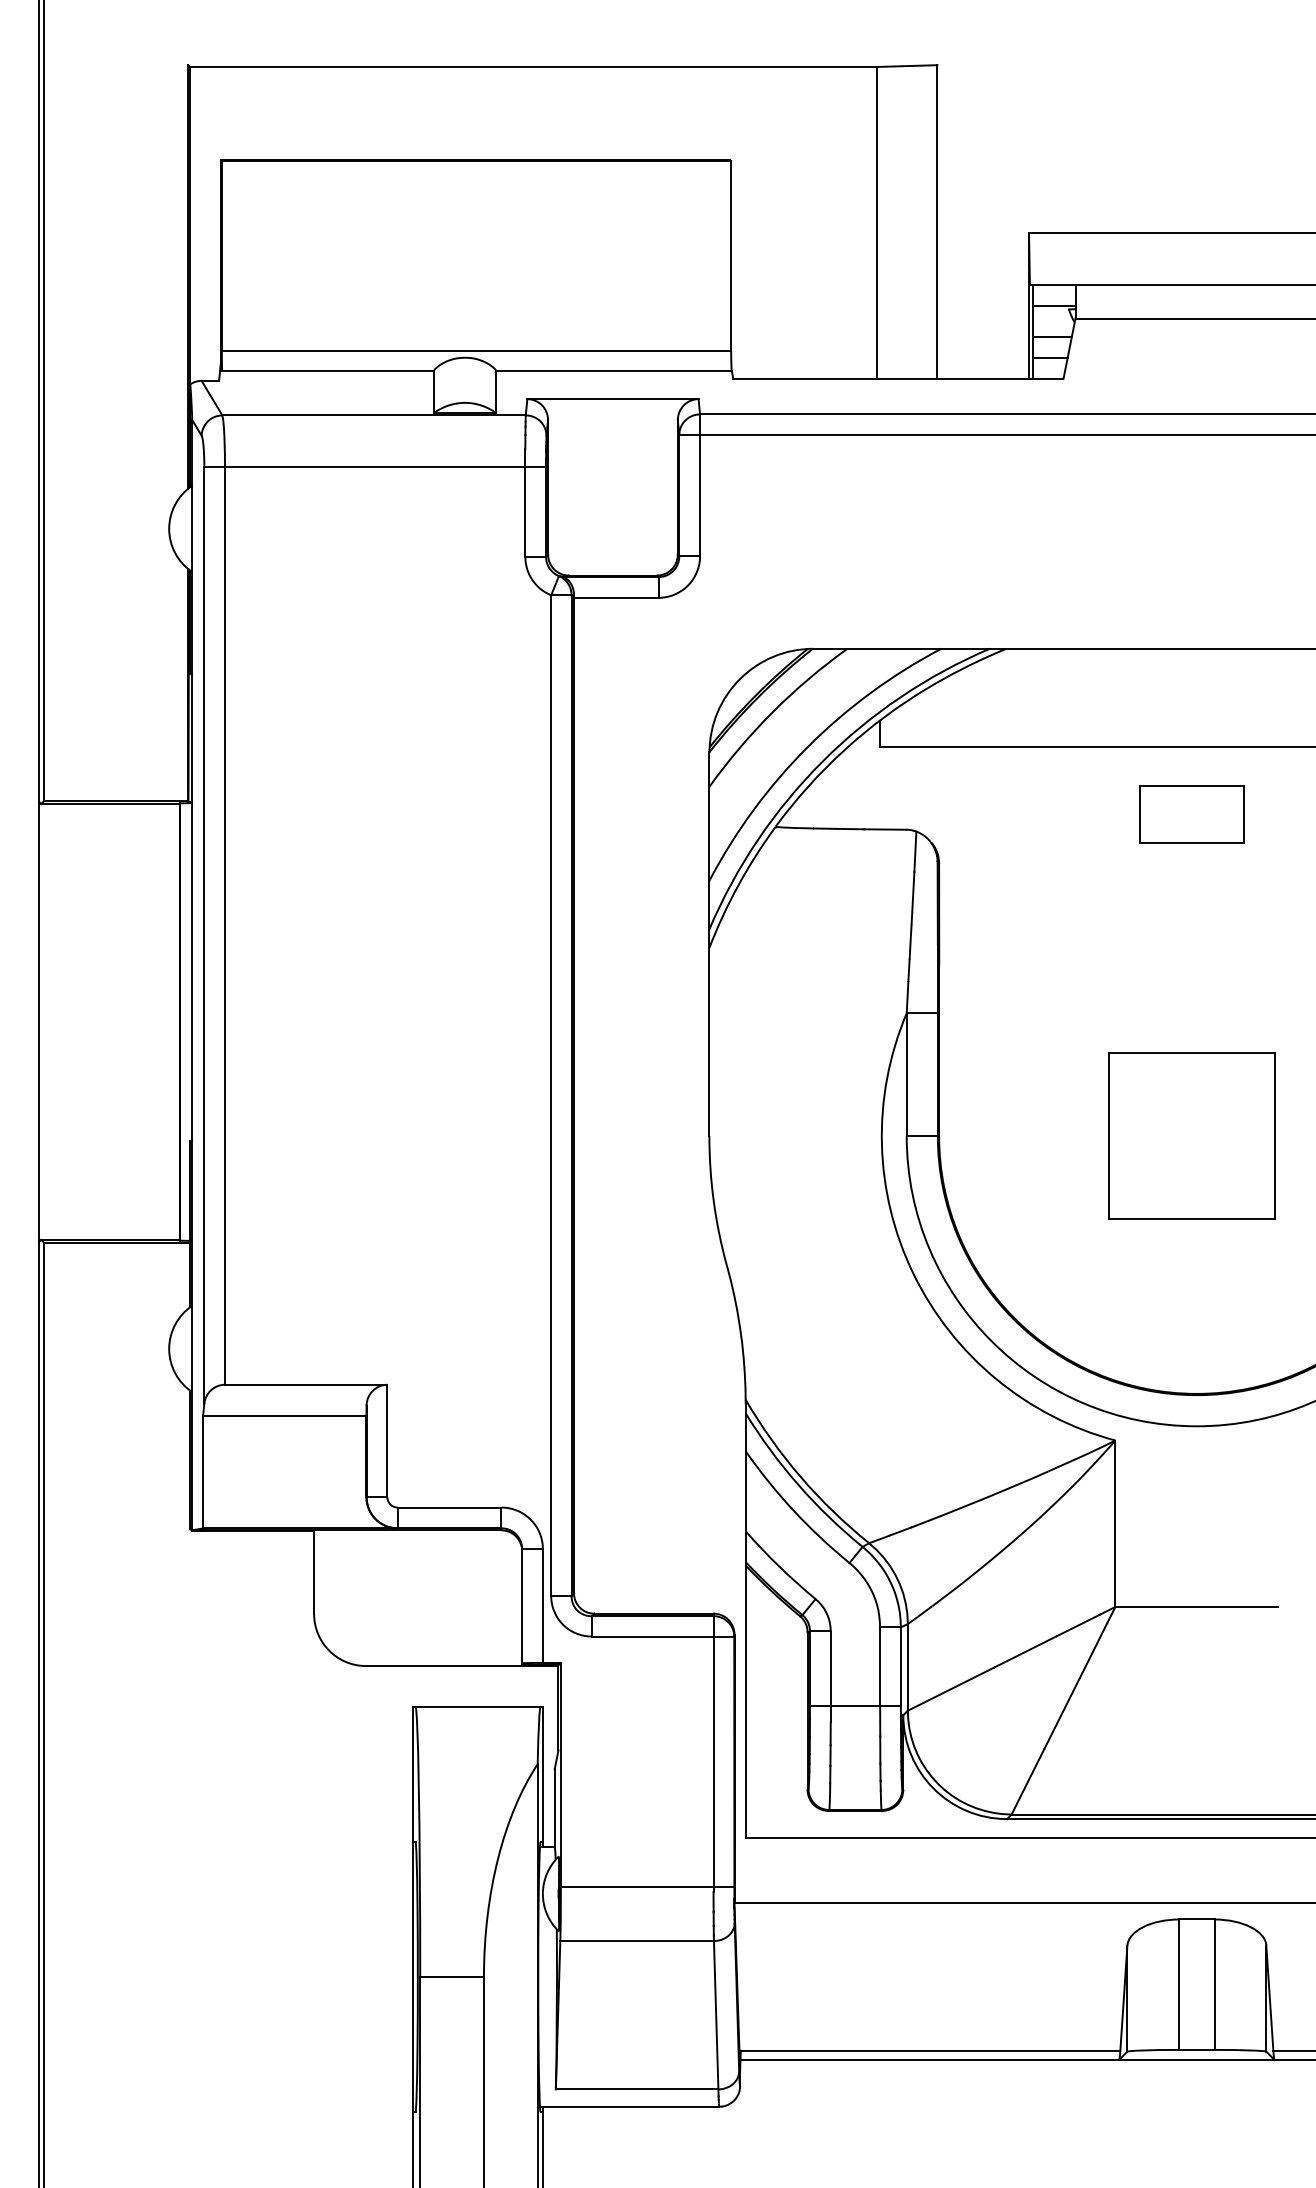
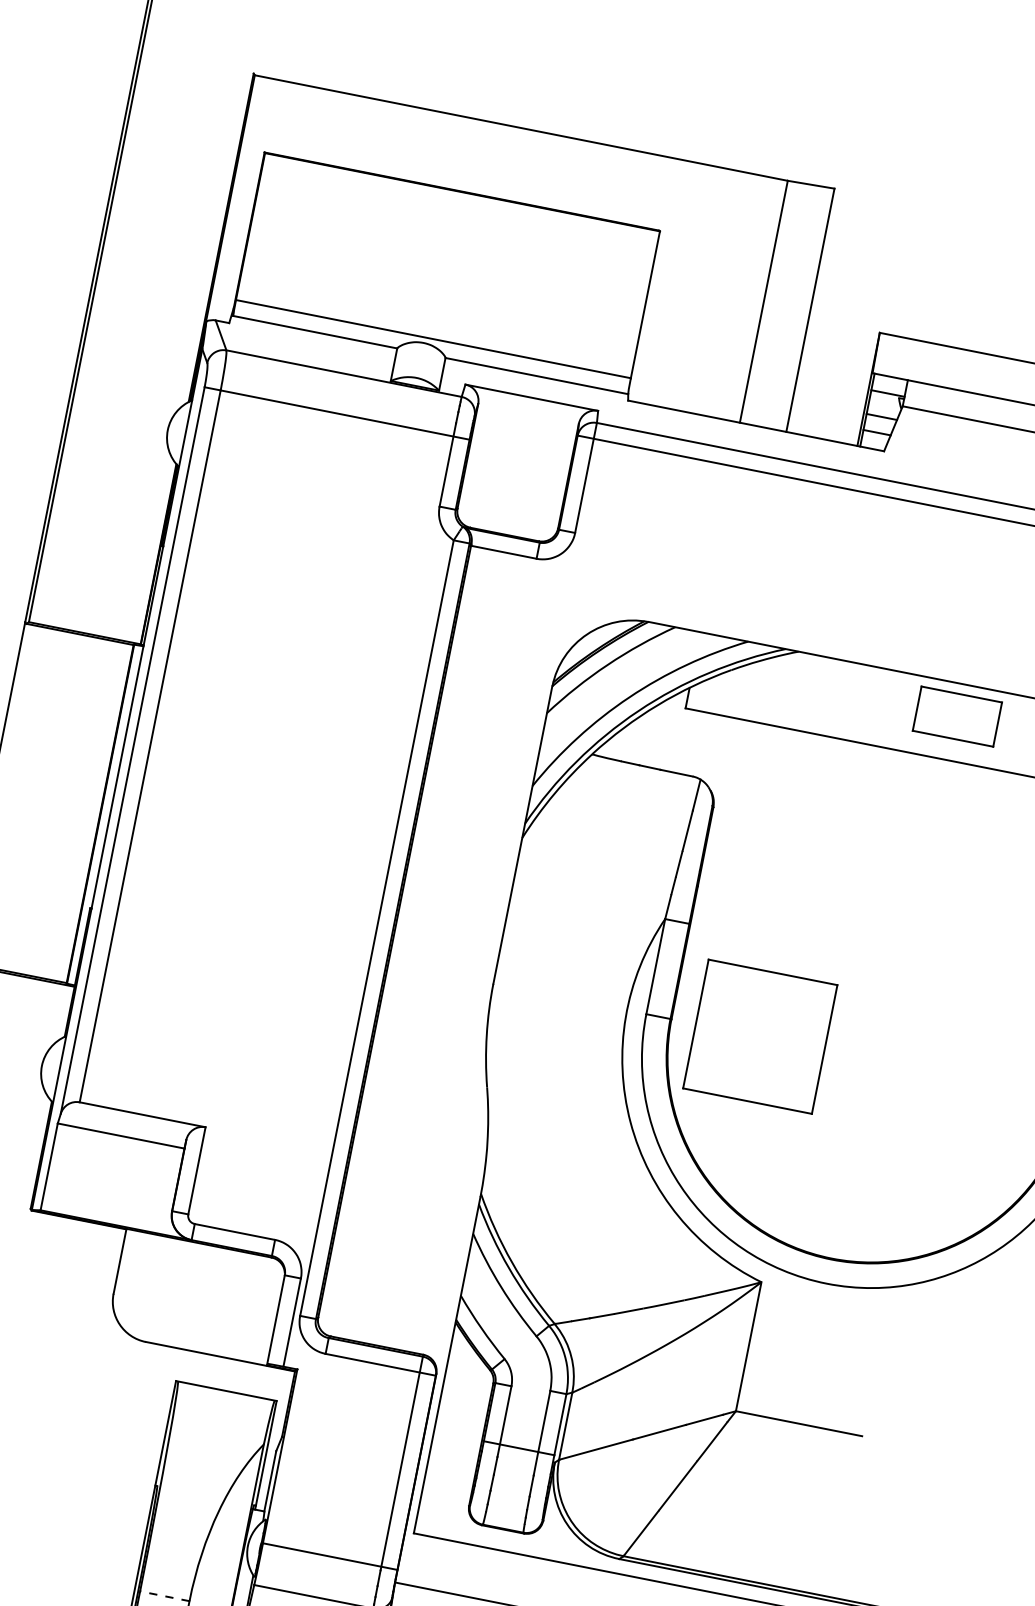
part: (1191, 814) -> (957, 716), moved
part: (1191, 1135) -> (760, 1036), moved
line: (452, 1976) -> (165, 1595), solid -> dashed

